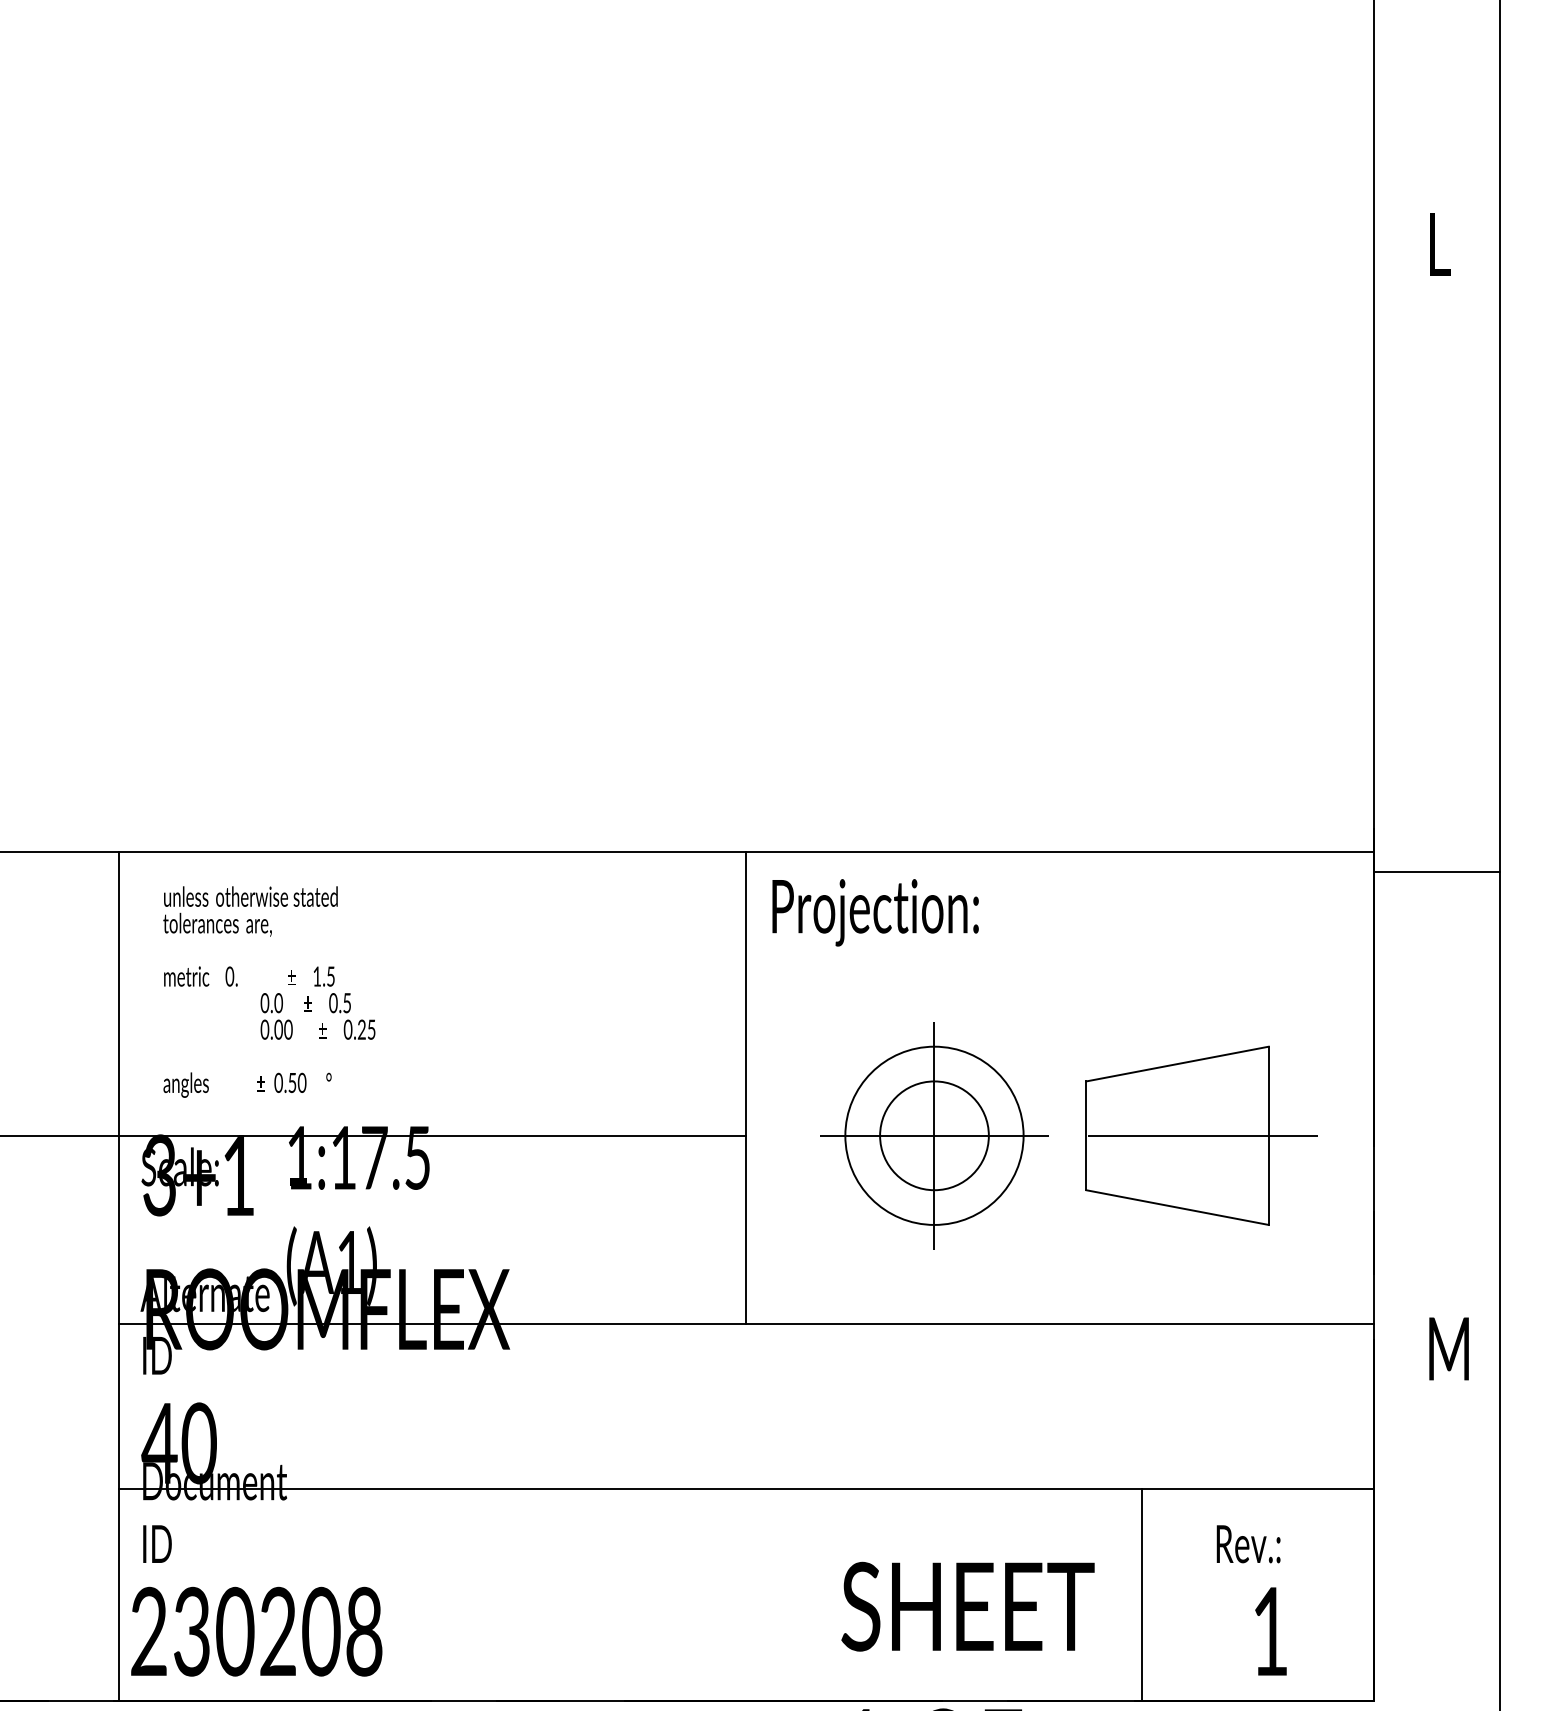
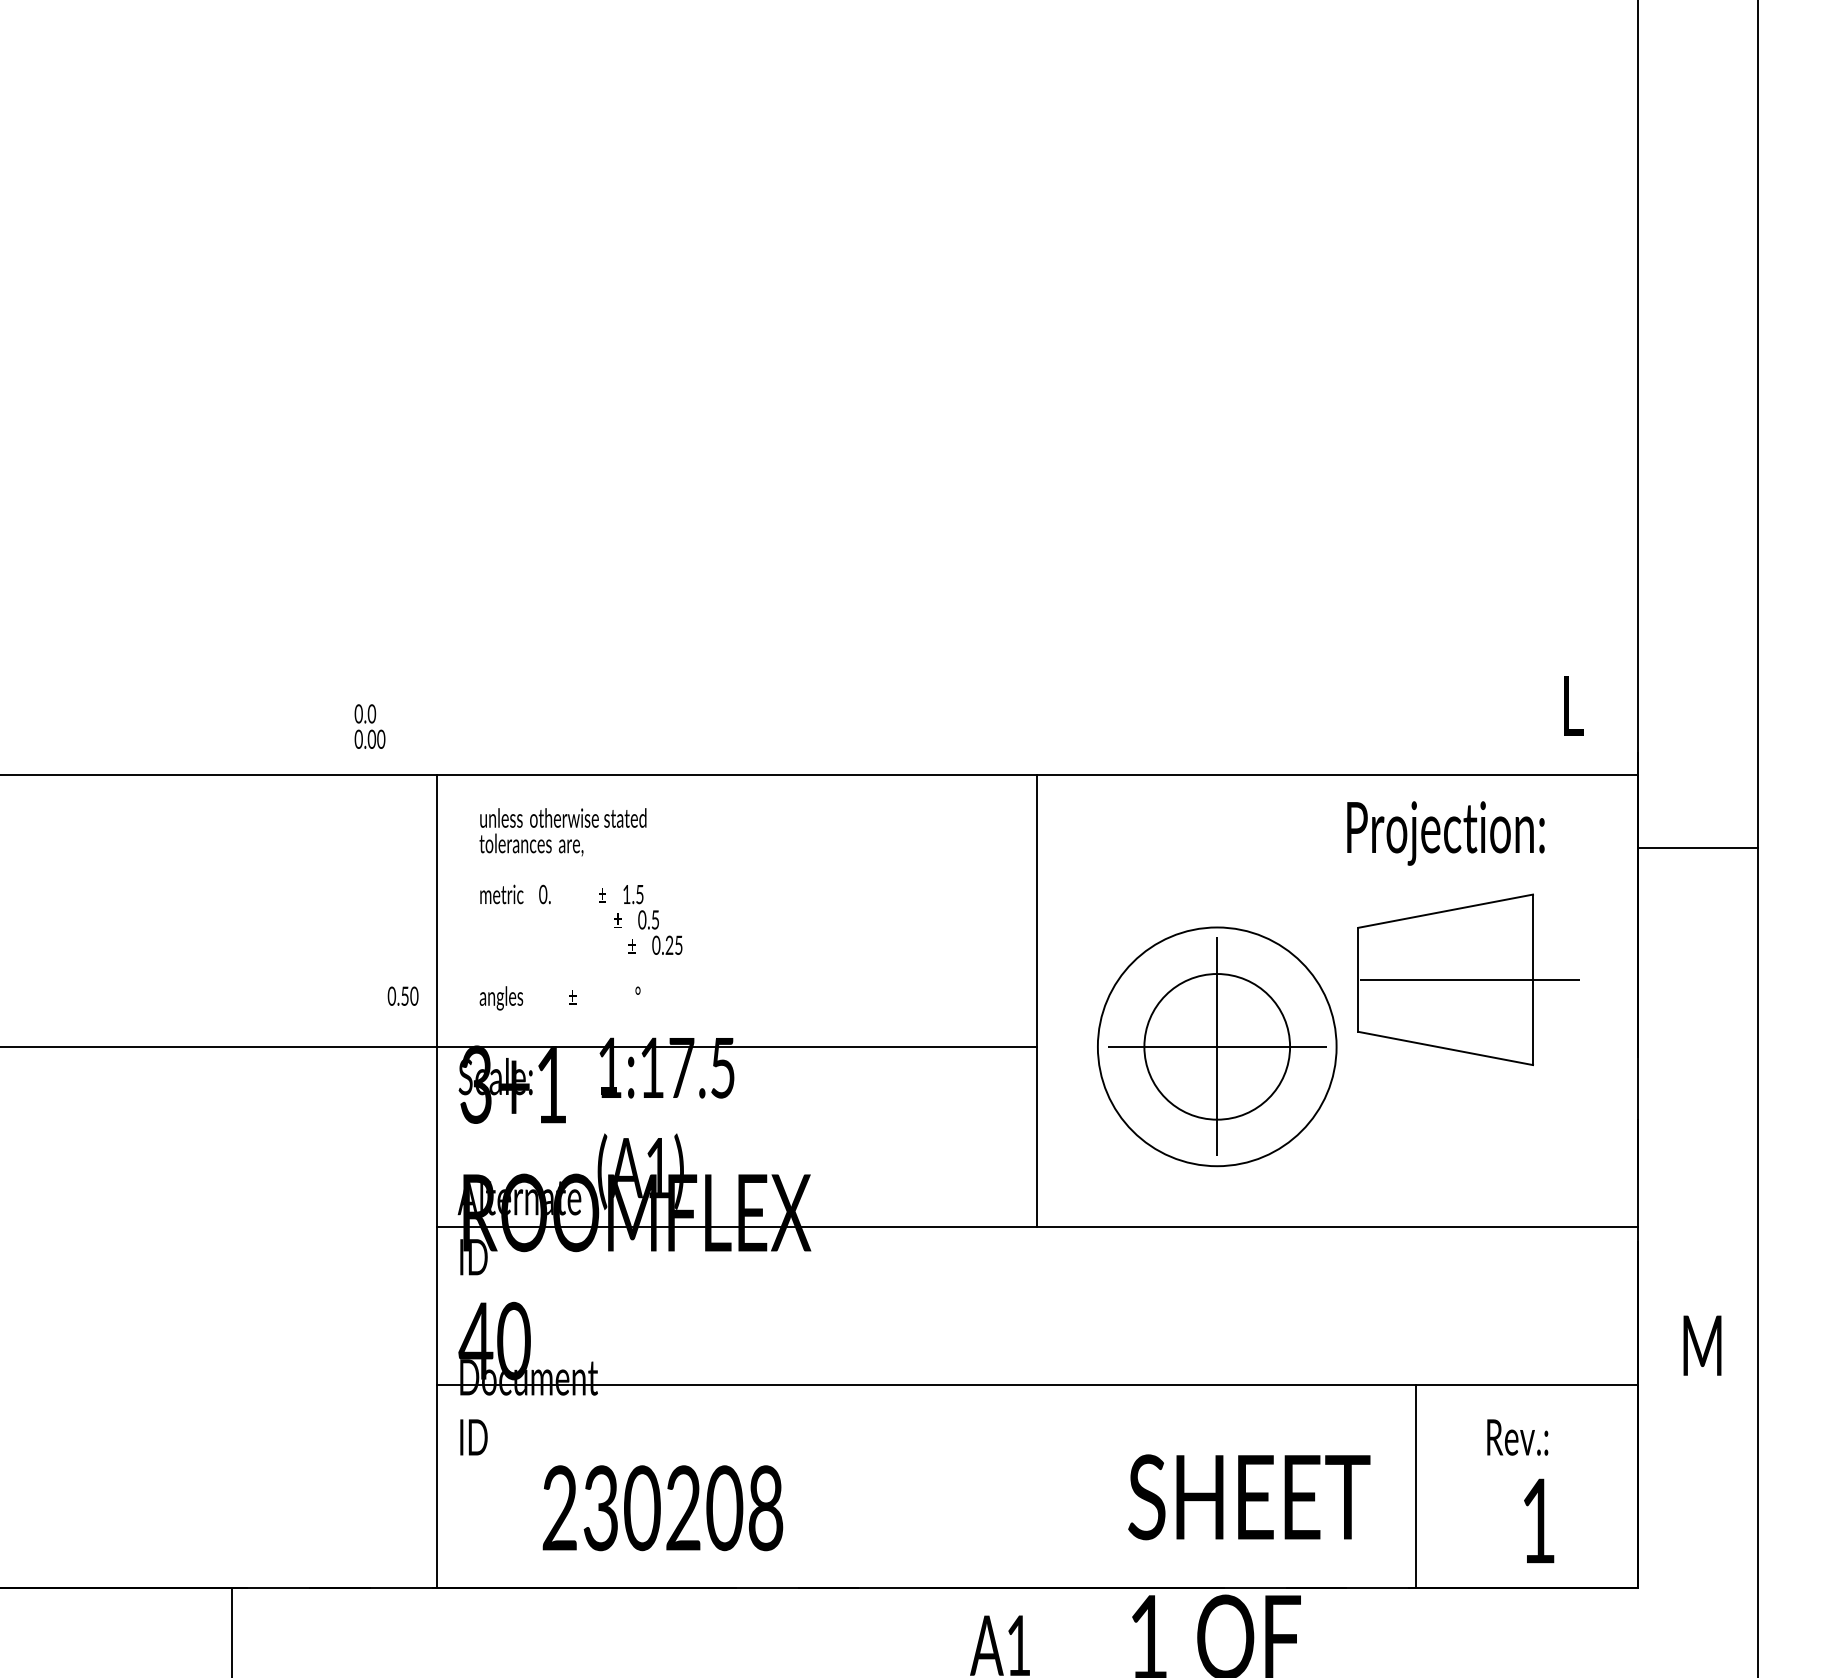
text: (1439, 244) -> (1573, 705), moved
line: (1436, 872) -> (1697, 847), moved
text: (875, 912) -> (1445, 833), moved
text: (276, 1016) -> (369, 726), moved
text: (289, 1082) -> (402, 995), moved
circle: (933, 1135) -> (1216, 1046), size x1.4
circle: (934, 1135) -> (1217, 1046), size x1.4
part: (1201, 1135) -> (1468, 979), moved
text: (1449, 1348) -> (1702, 1345), moved
text: (256, 1632) -> (662, 1508), moved

